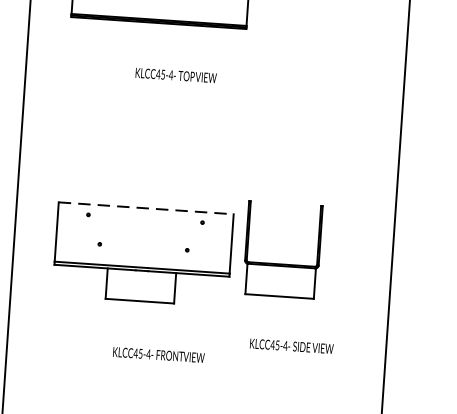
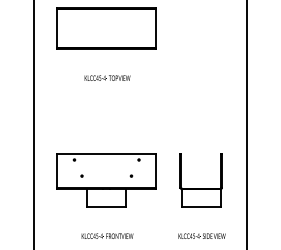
text: (176, 74) -> (107, 77), moved
line: (147, 209) -> (107, 154), dashed -> solid
part: (280, 264) -> (200, 188), moved
text: (290, 344) -> (201, 235), moved
text: (158, 353) -> (107, 235), moved

